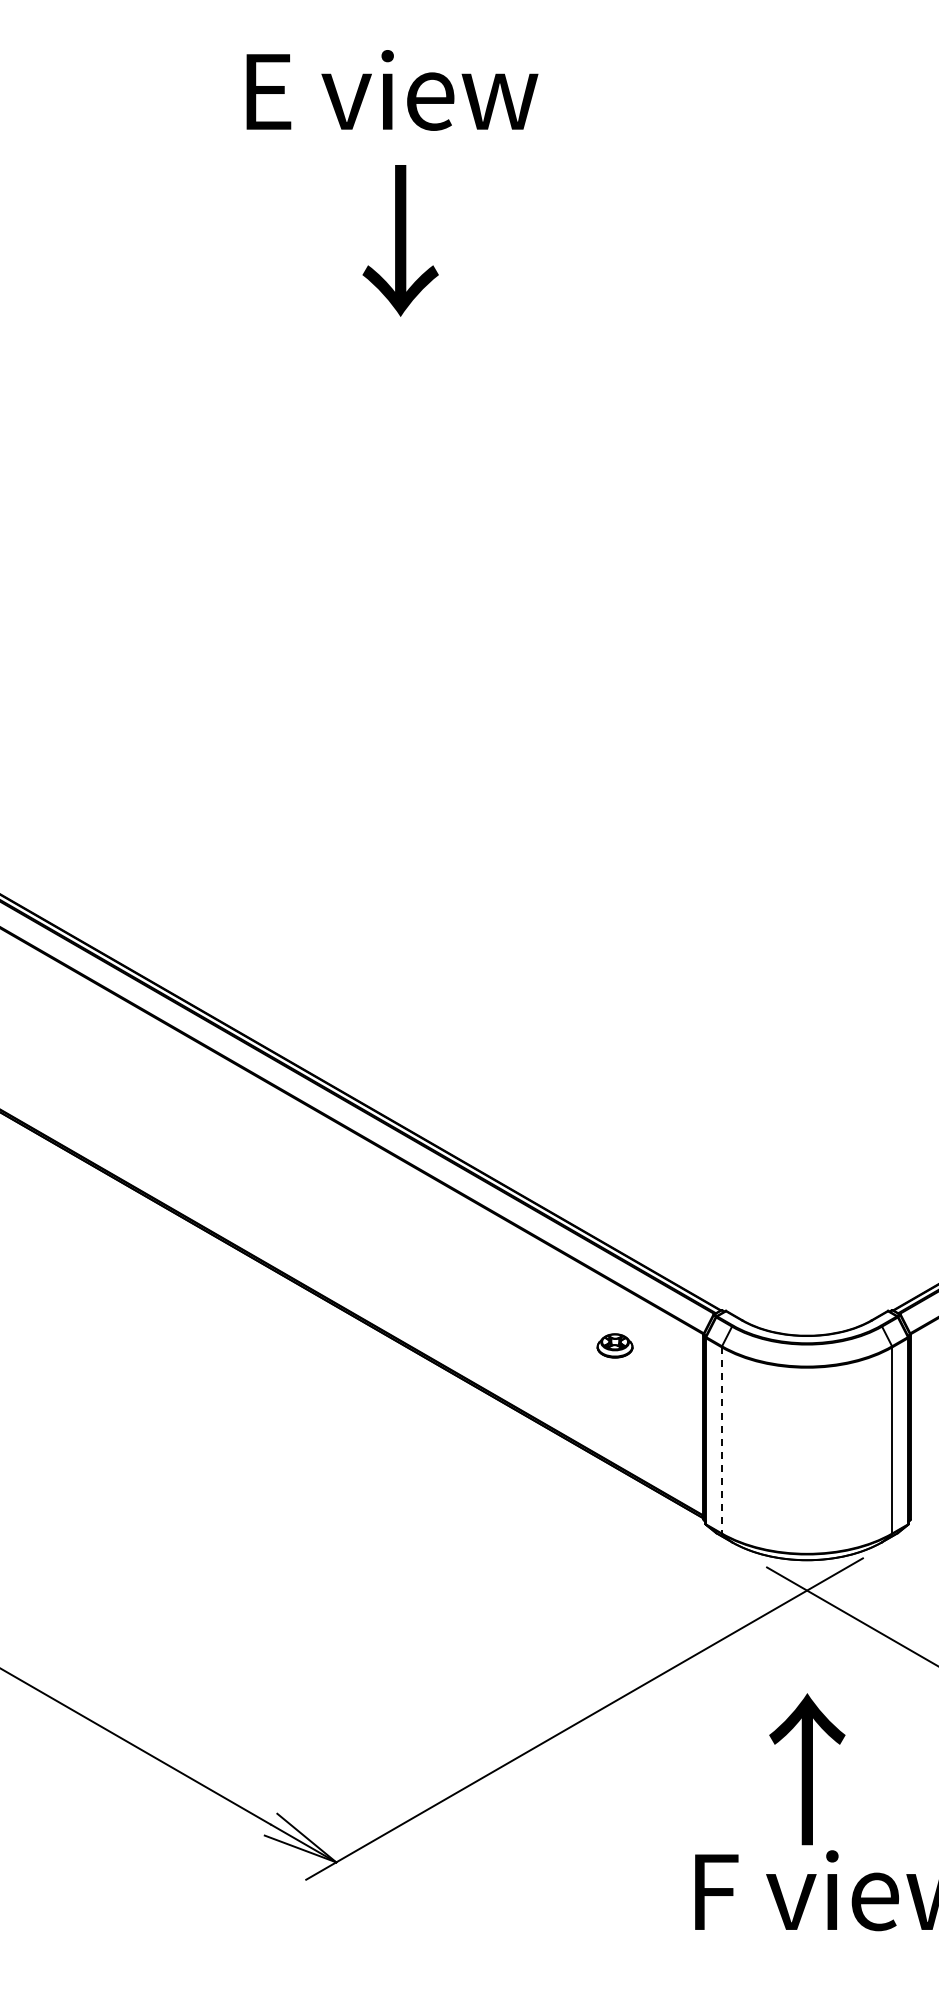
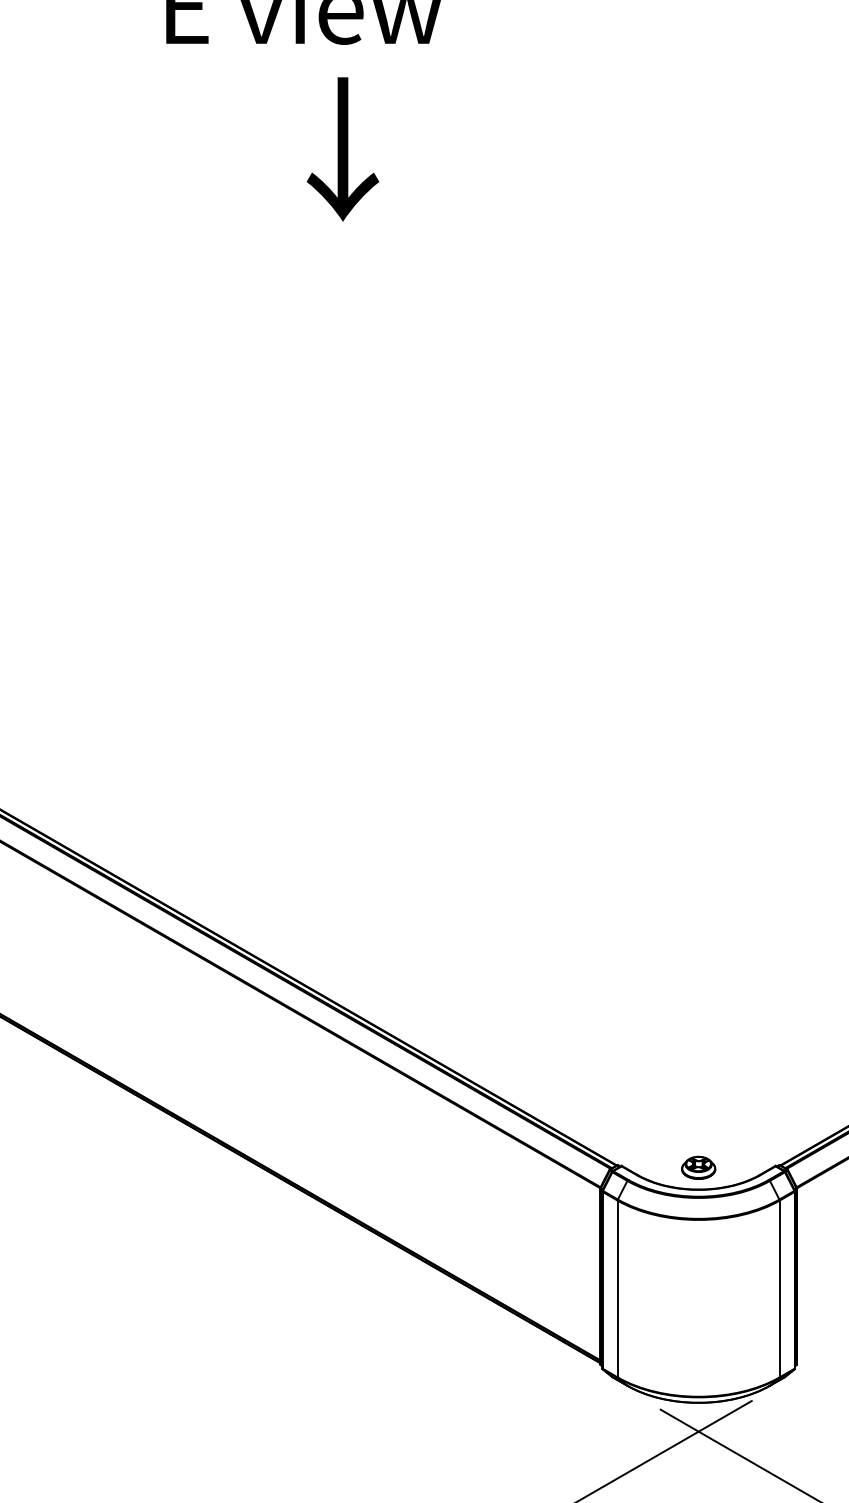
text: (400, 240) -> (342, 149), moved
part: (614, 1345) -> (698, 1167), moved
line: (721, 1440) -> (617, 1289), dashed -> solid

